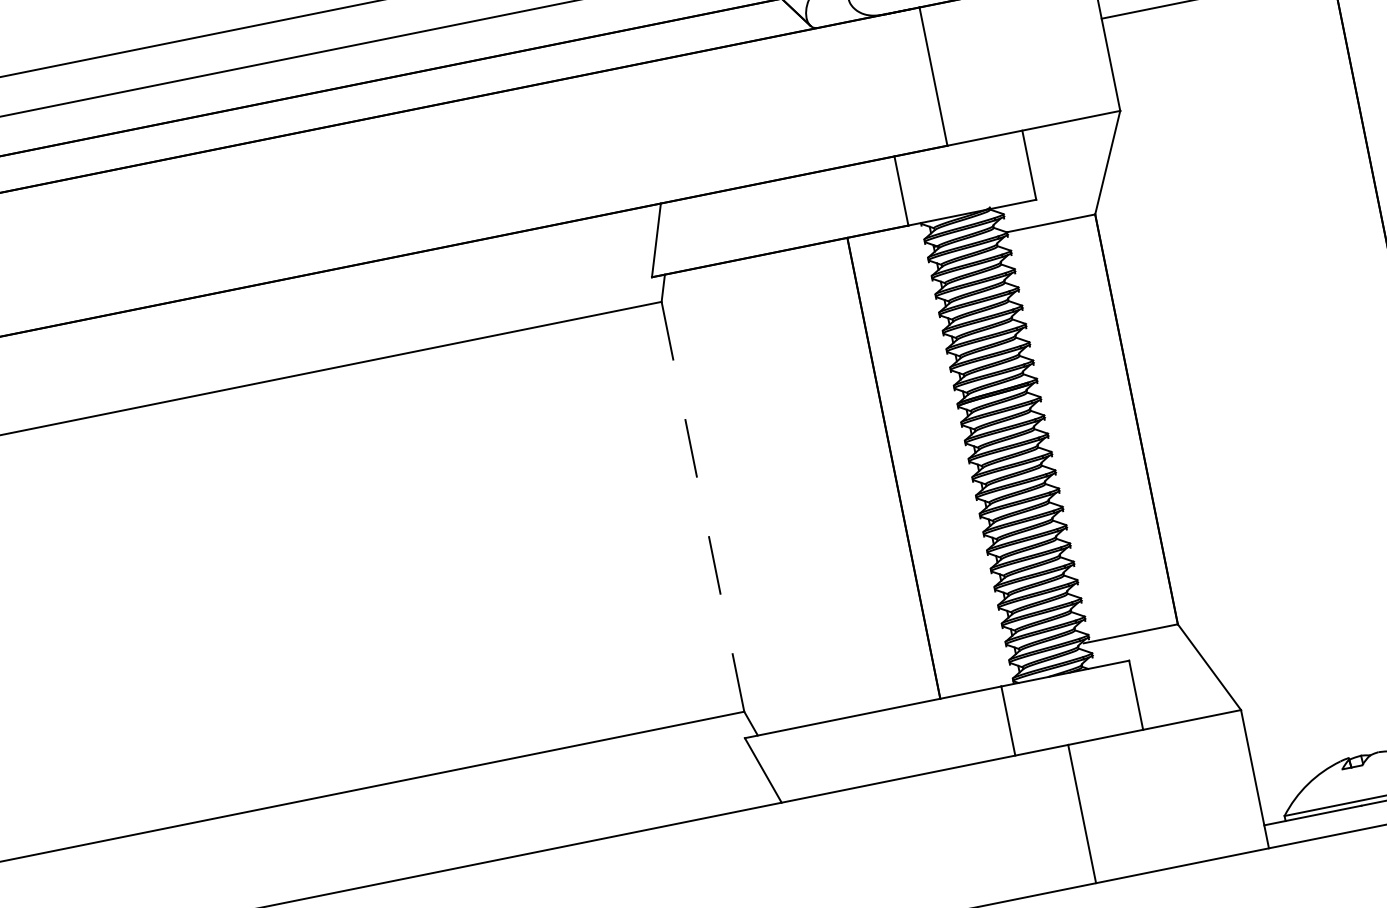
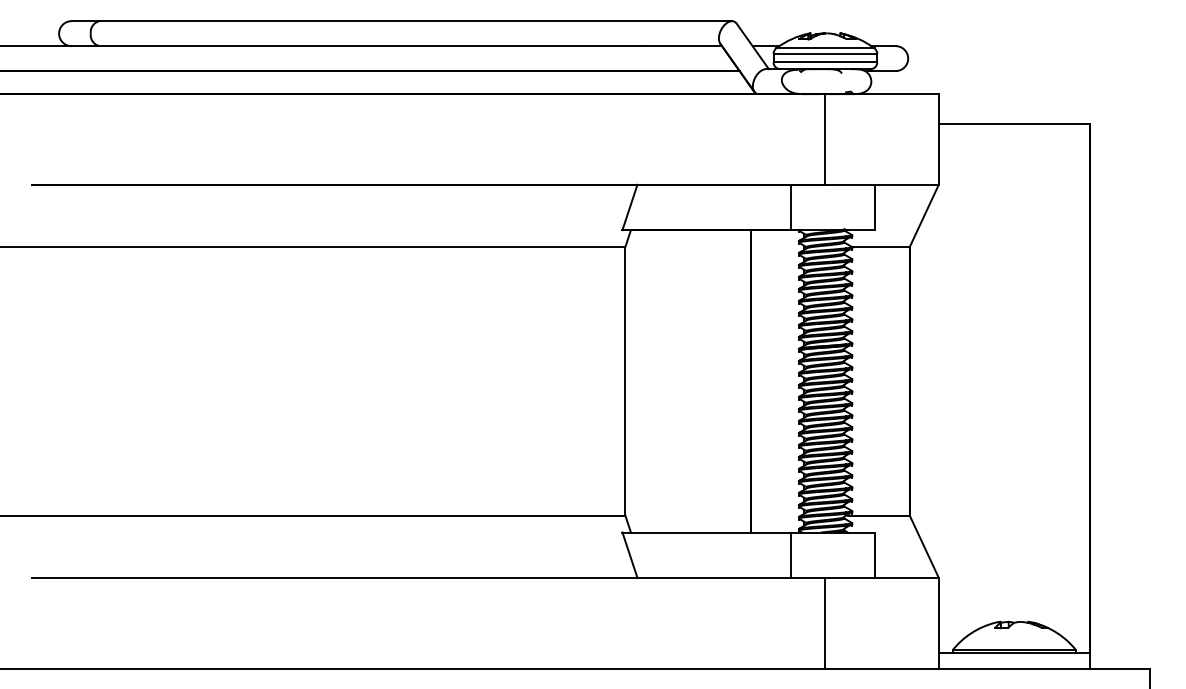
line: (702, 505) -> (625, 380), dashed -> solid

